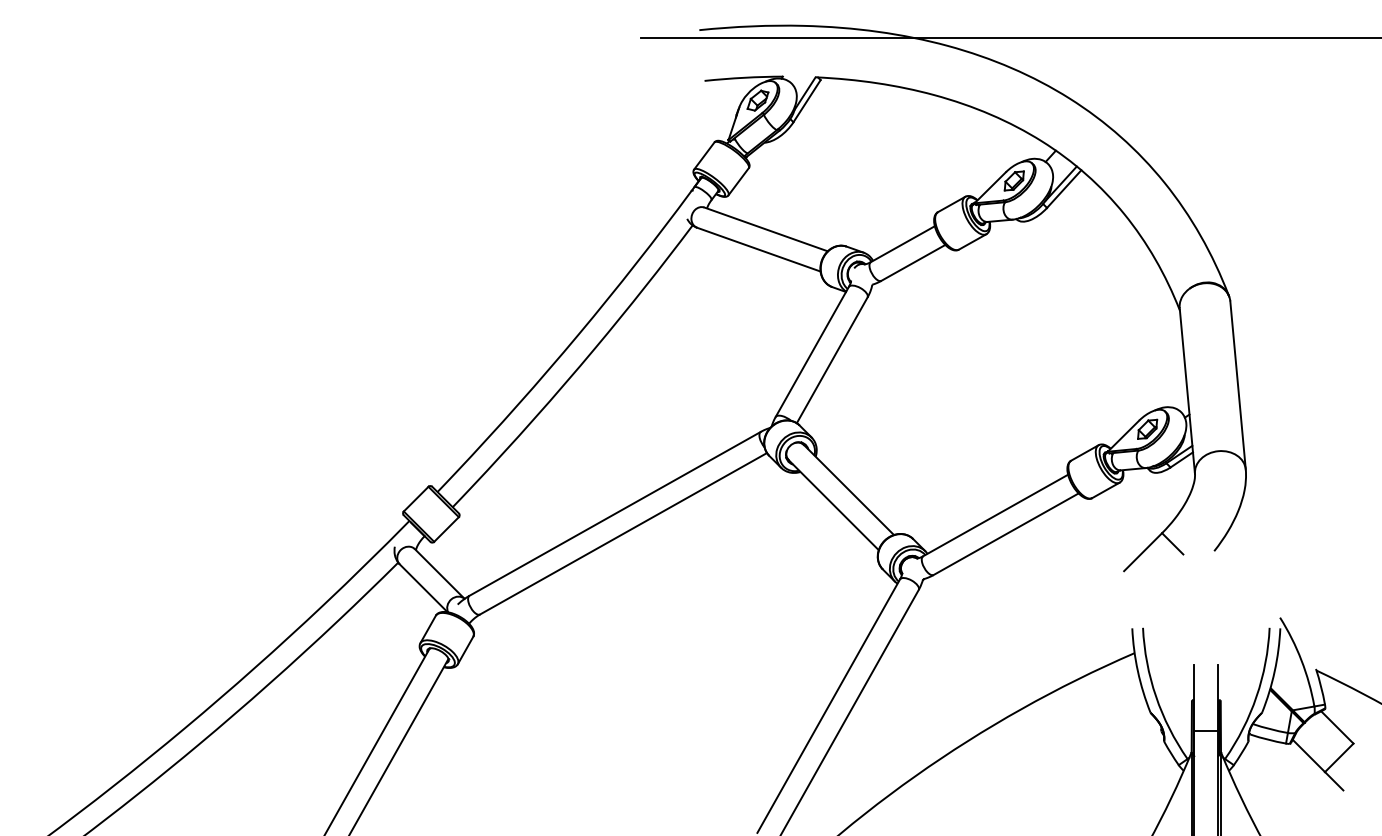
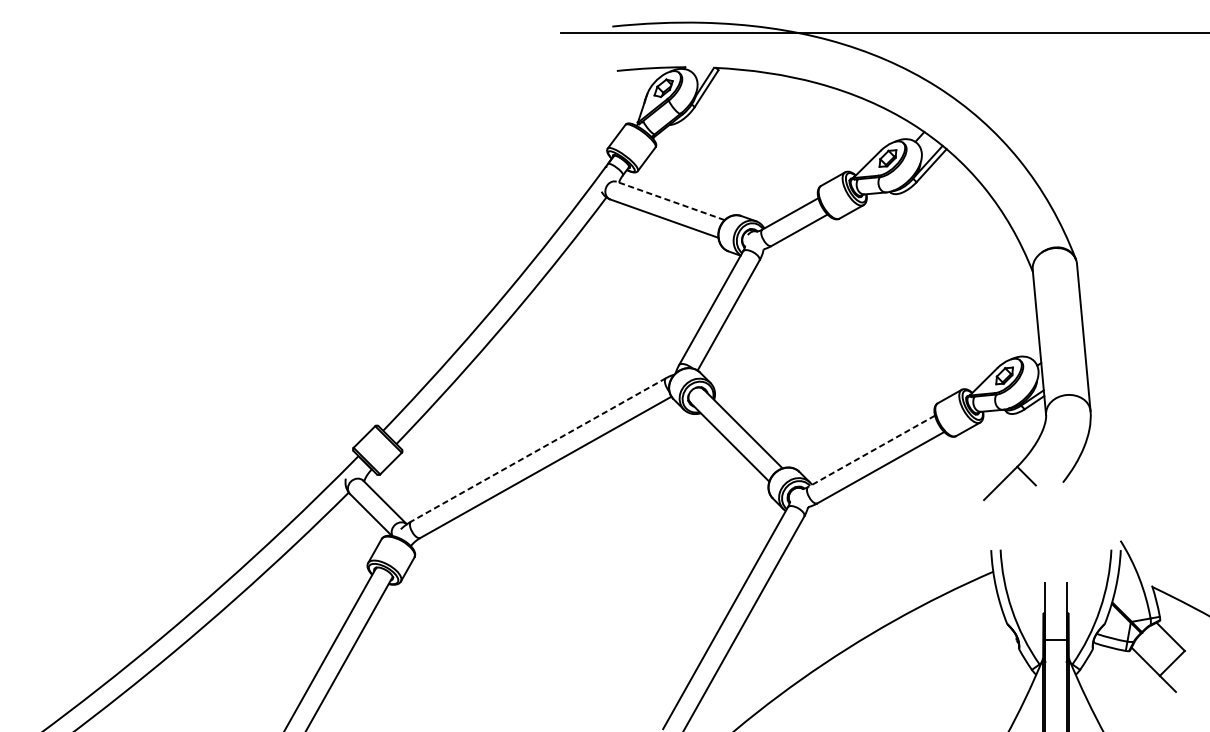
line: (765, 229) -> (670, 201), solid -> dashed
line: (614, 514) -> (538, 450), solid -> dashed
line: (995, 515) -> (871, 451), solid -> dashed

